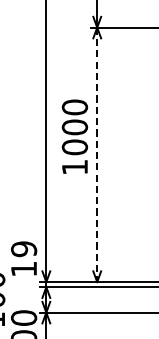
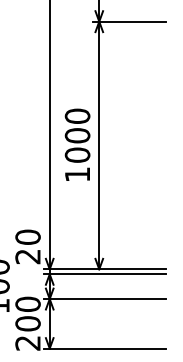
text: (74, 136) -> (77, 144), moved
line: (97, 154) -> (99, 145), dashed -> solid
text: (23, 258) -> (27, 246), 19 -> 20

